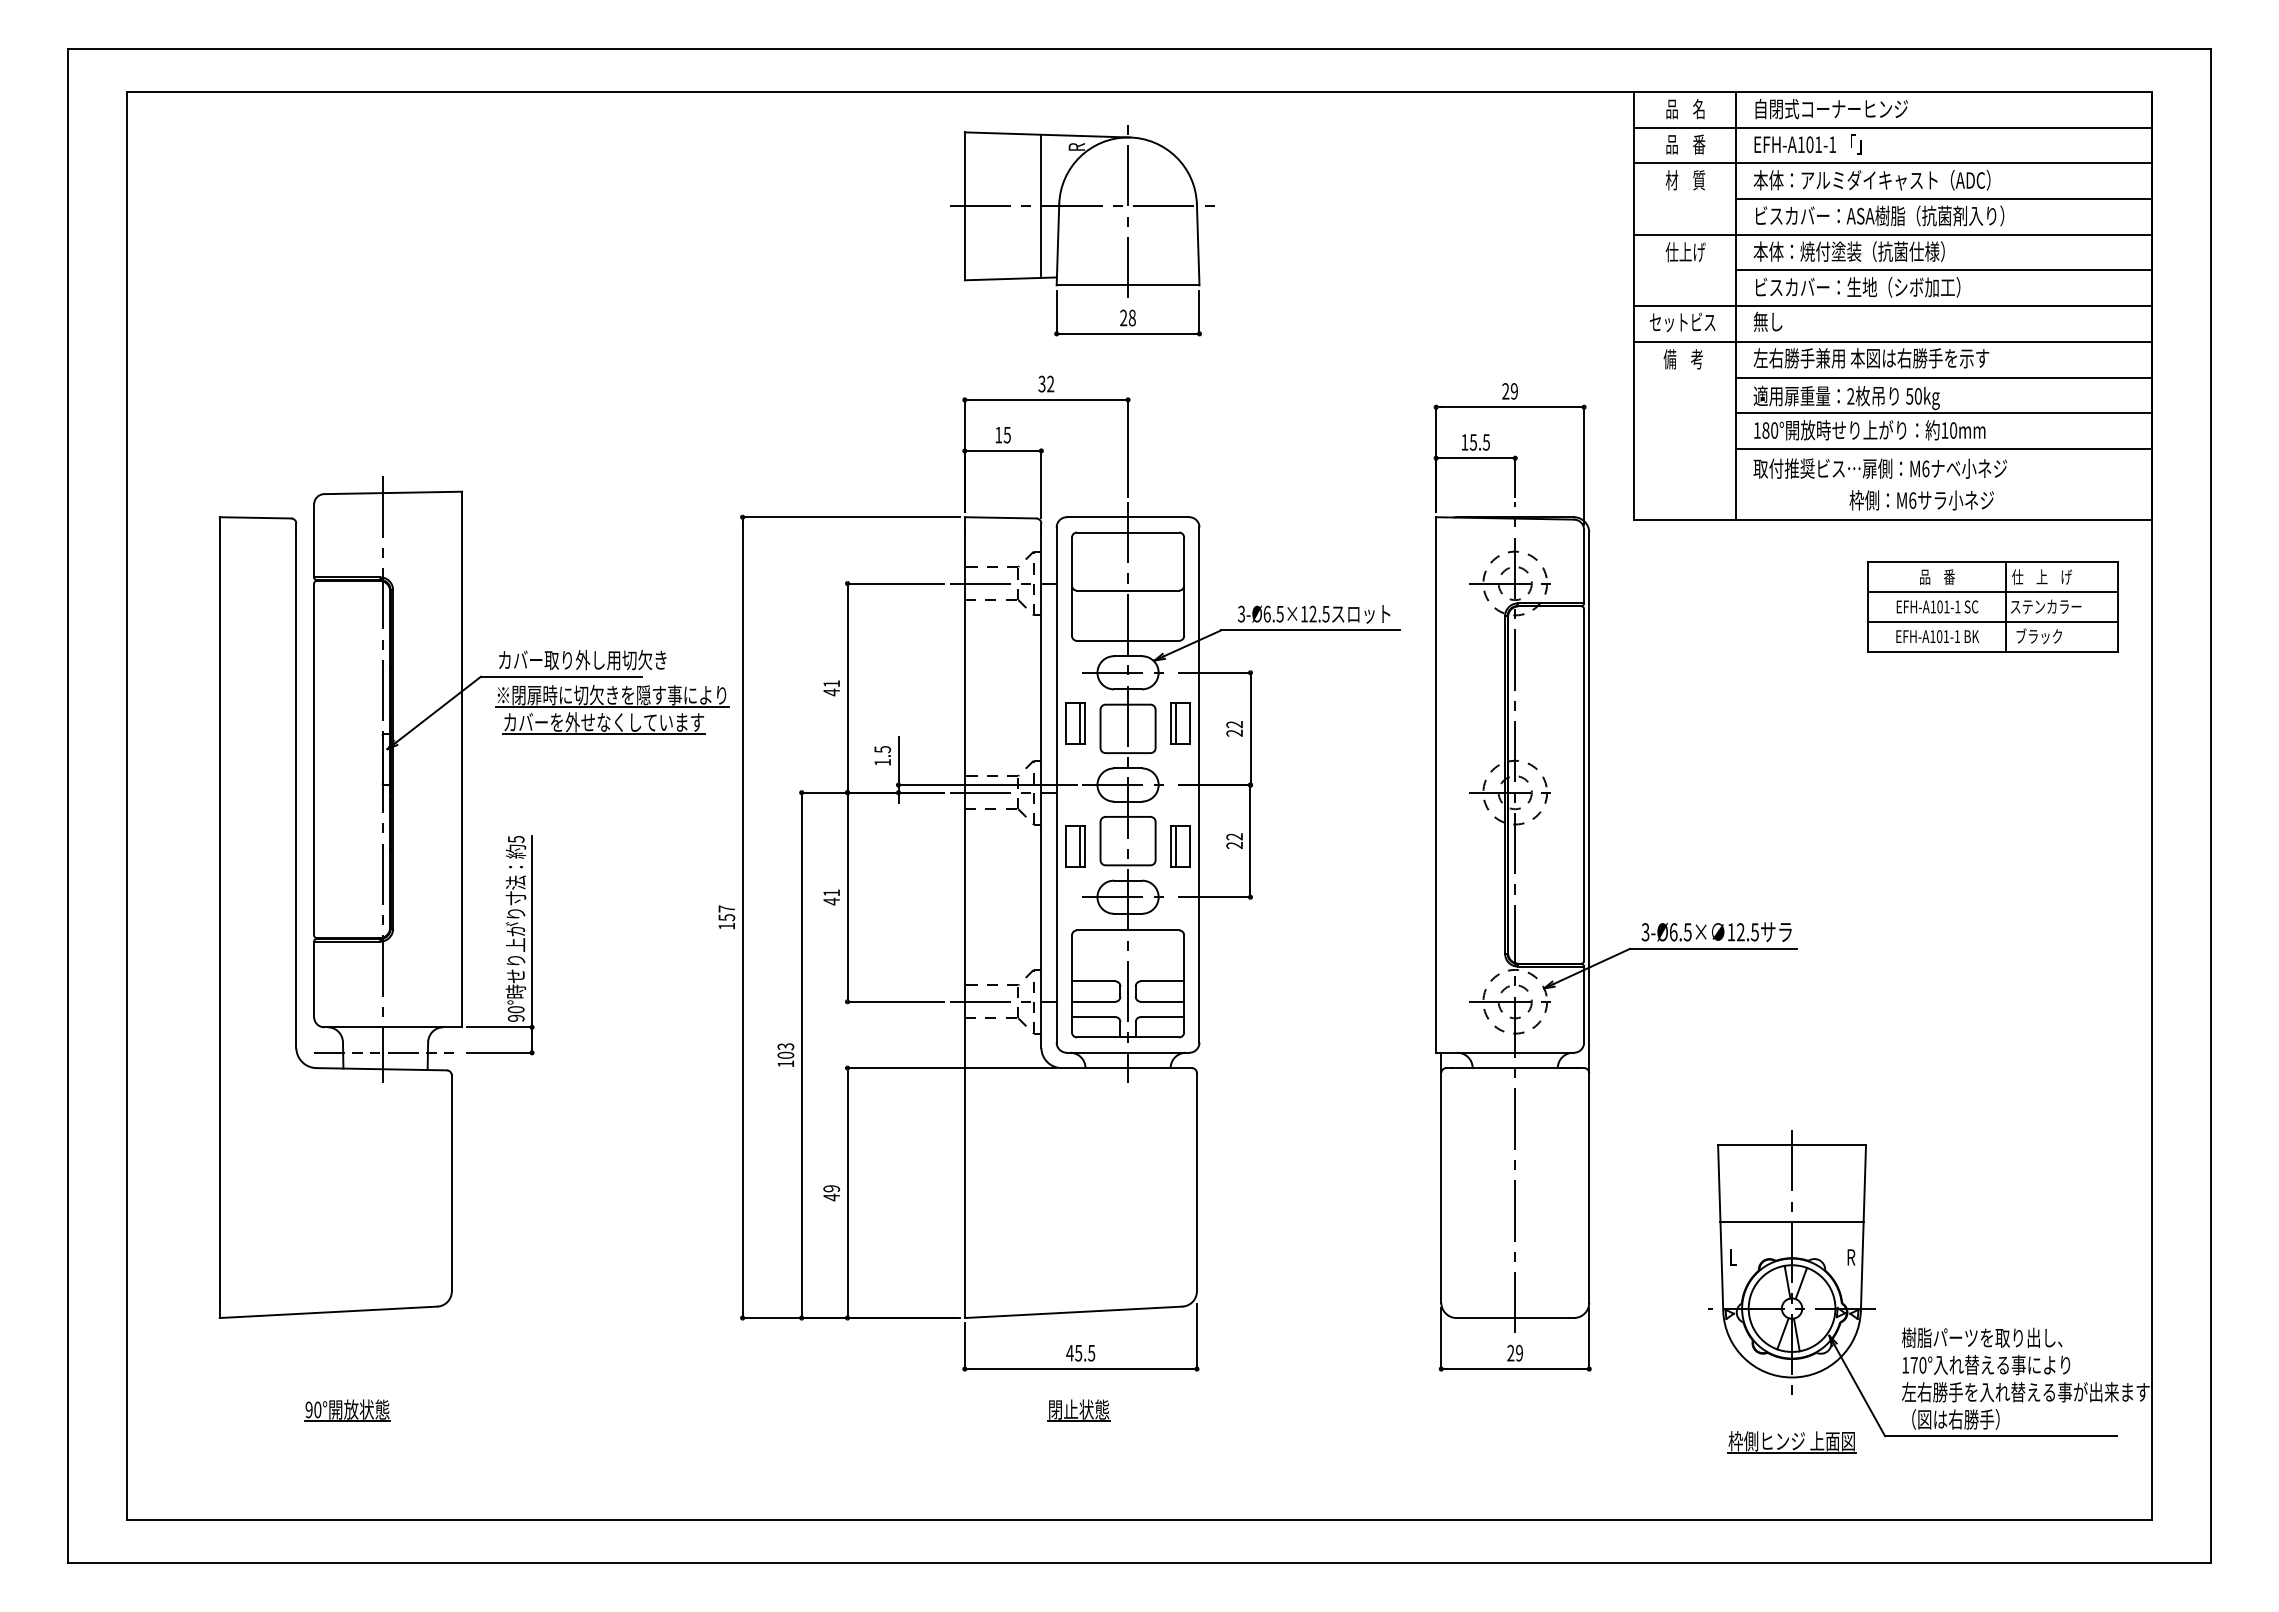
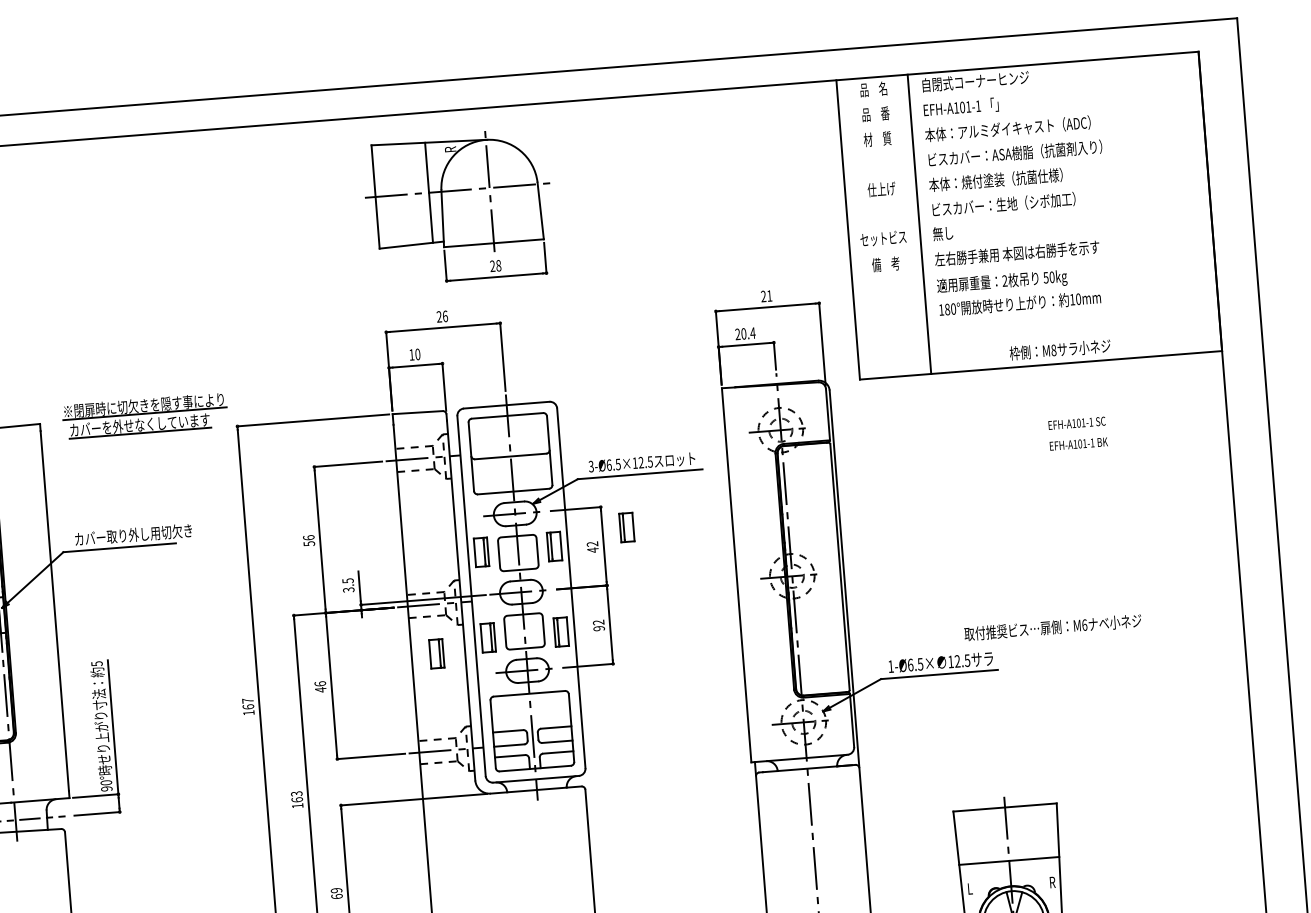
line: (1892, 127) -> (1019, 90), removed
line: (1892, 163) -> (1021, 116), removed
line: (1943, 199) -> (1058, 138), removed
line: (1892, 234) -> (1025, 165), removed
line: (1943, 270) -> (1062, 188), removed
line: (1892, 306) -> (1029, 215), removed
line: (1892, 341) -> (1031, 240), removed
line: (1943, 377) -> (1068, 262), removed
text: (1046, 383) -> (442, 316), 32 -> 26
text: (1513, 391) -> (769, 296), 29 -> 21
line: (1943, 413) -> (1070, 287), removed
text: (1006, 434) -> (417, 354), 15 -> 10
text: (1475, 442) -> (745, 333), 15.5 -> 20.4
line: (1943, 448) -> (1072, 312), removed
text: (1879, 468) -> (1052, 627), moved
text: (1912, 500) -> (1053, 350), M6 -> M8
part: (1992, 606) -> (1115, 420), removed
text: (831, 688) -> (308, 541), 41 -> 56
part: (1285, 704) -> (626, 527), added
part: (612, 709) -> (145, 415), moved
text: (1234, 733) -> (592, 550), 22 -> 42
text: (882, 762) -> (348, 590), 1.5 -> 3.5
text: (1234, 845) -> (599, 628), 22 -> 92
part: (1000, 863) -> (436, 654), added
text: (831, 892) -> (320, 683), 41 -> 46
text: (726, 917) -> (248, 706), 157 -> 167
text: (1645, 932) -> (890, 666), 3-Ø6.5× -> 1-Ø6.5×
text: (785, 1054) -> (296, 799), 103 -> 163
text: (831, 1197) -> (336, 896), 49 -> 69

